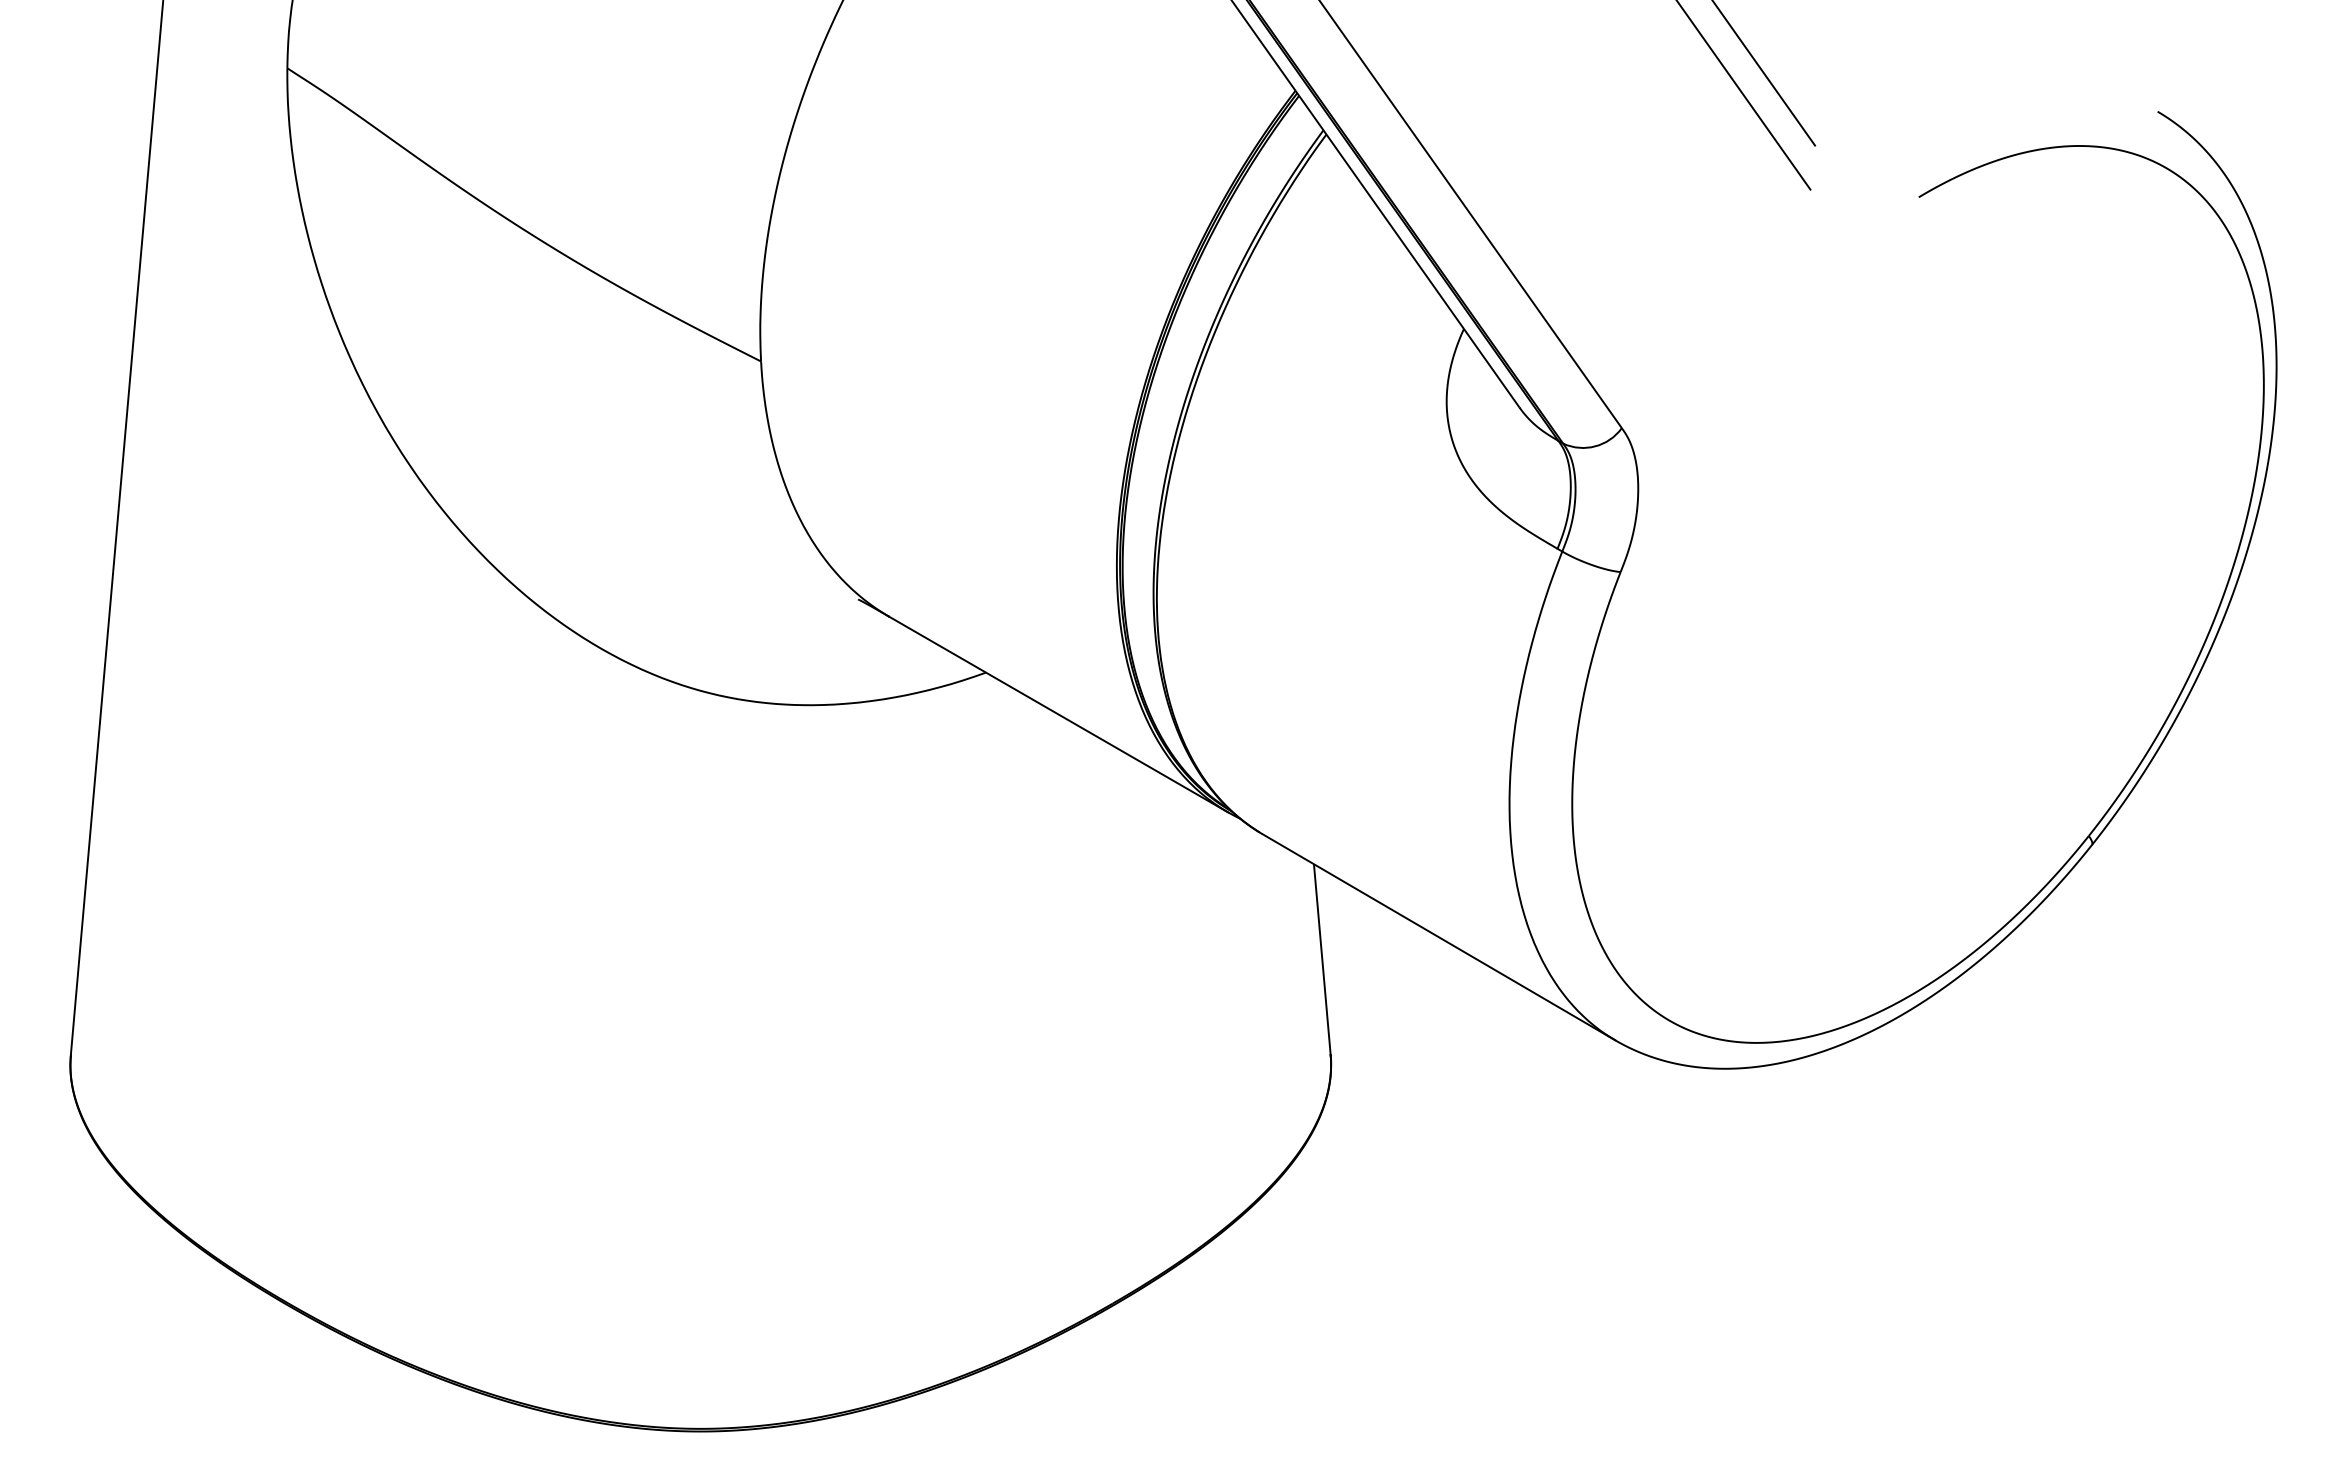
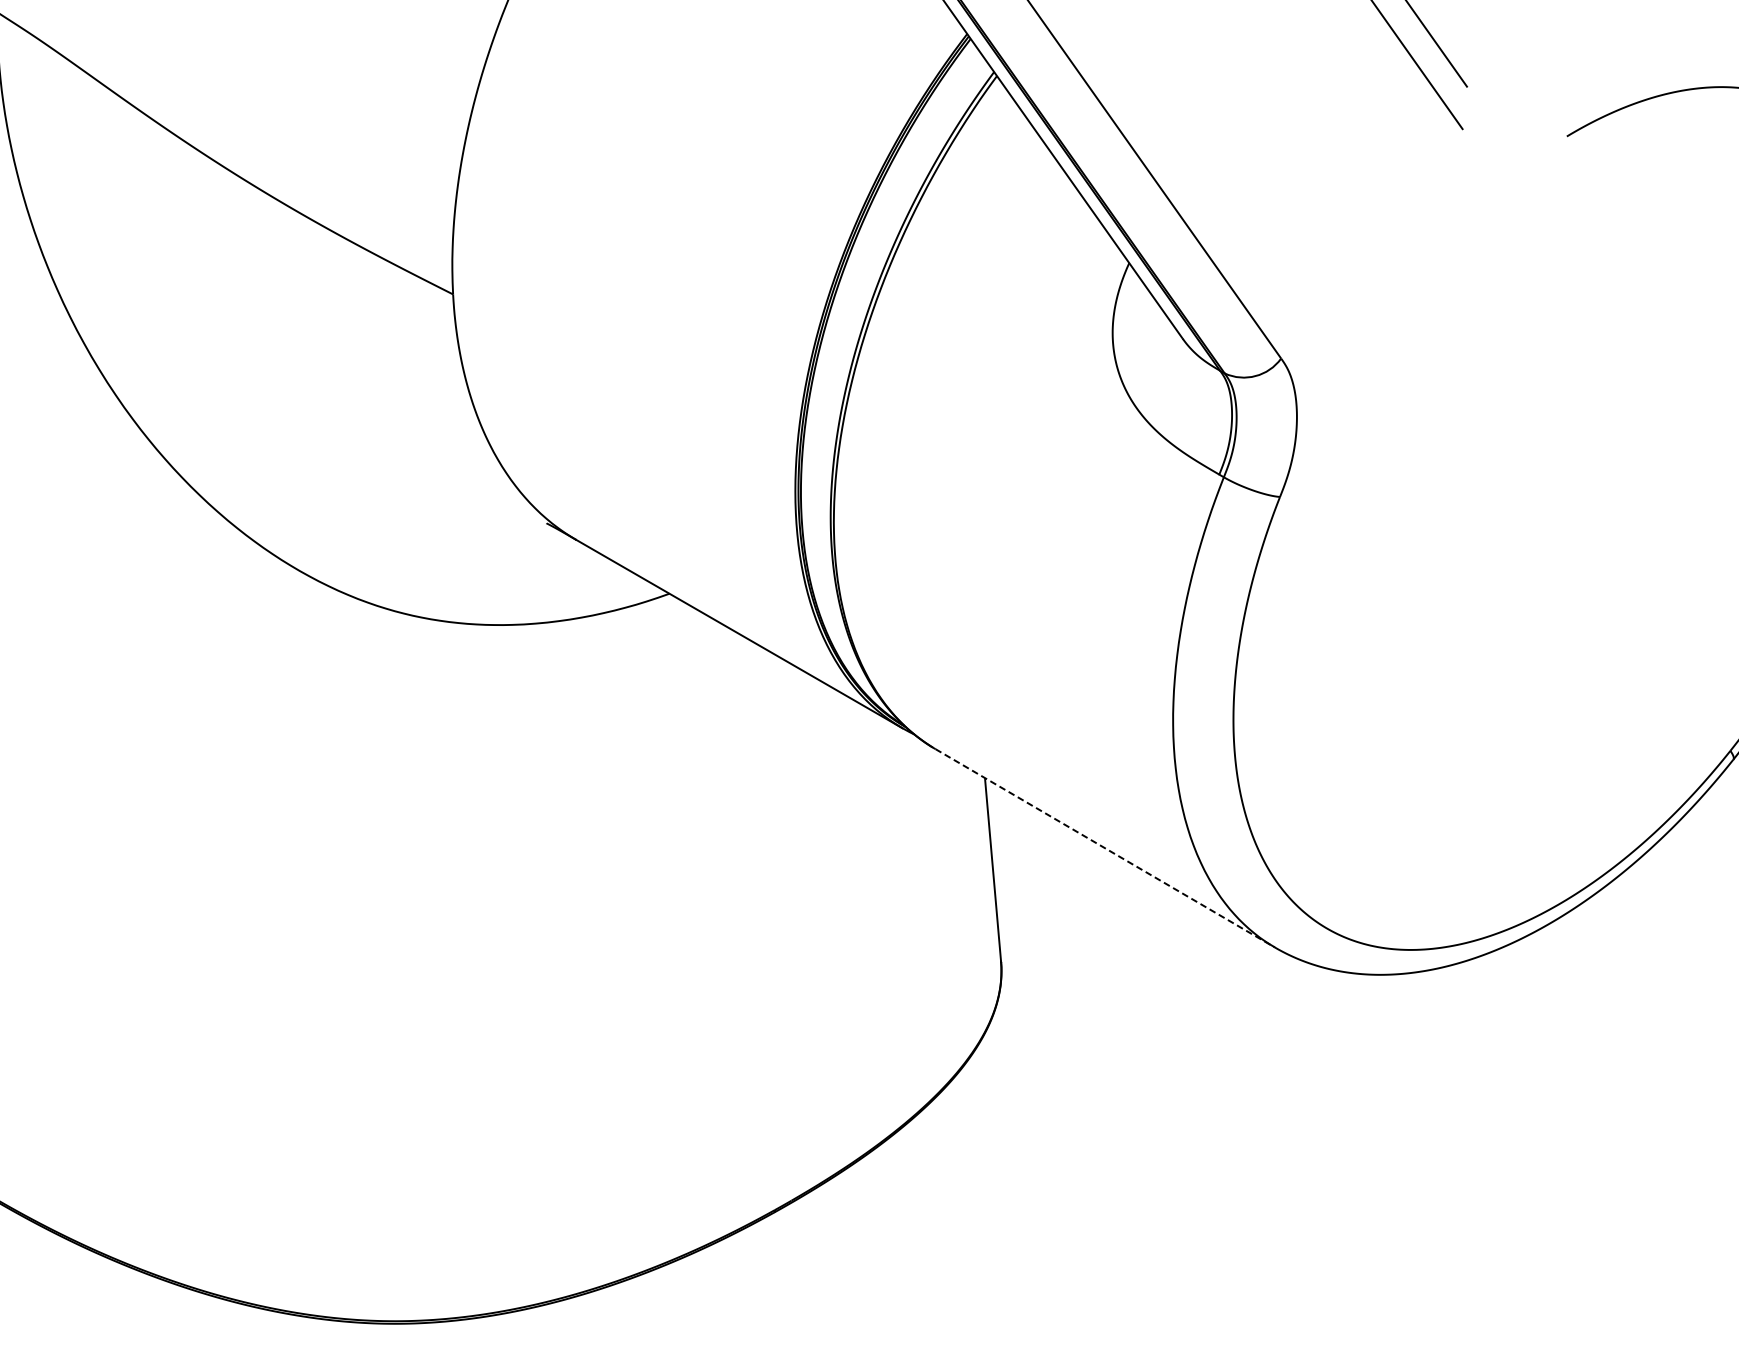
line: (1439, 937) -> (1105, 848), solid -> dashed

